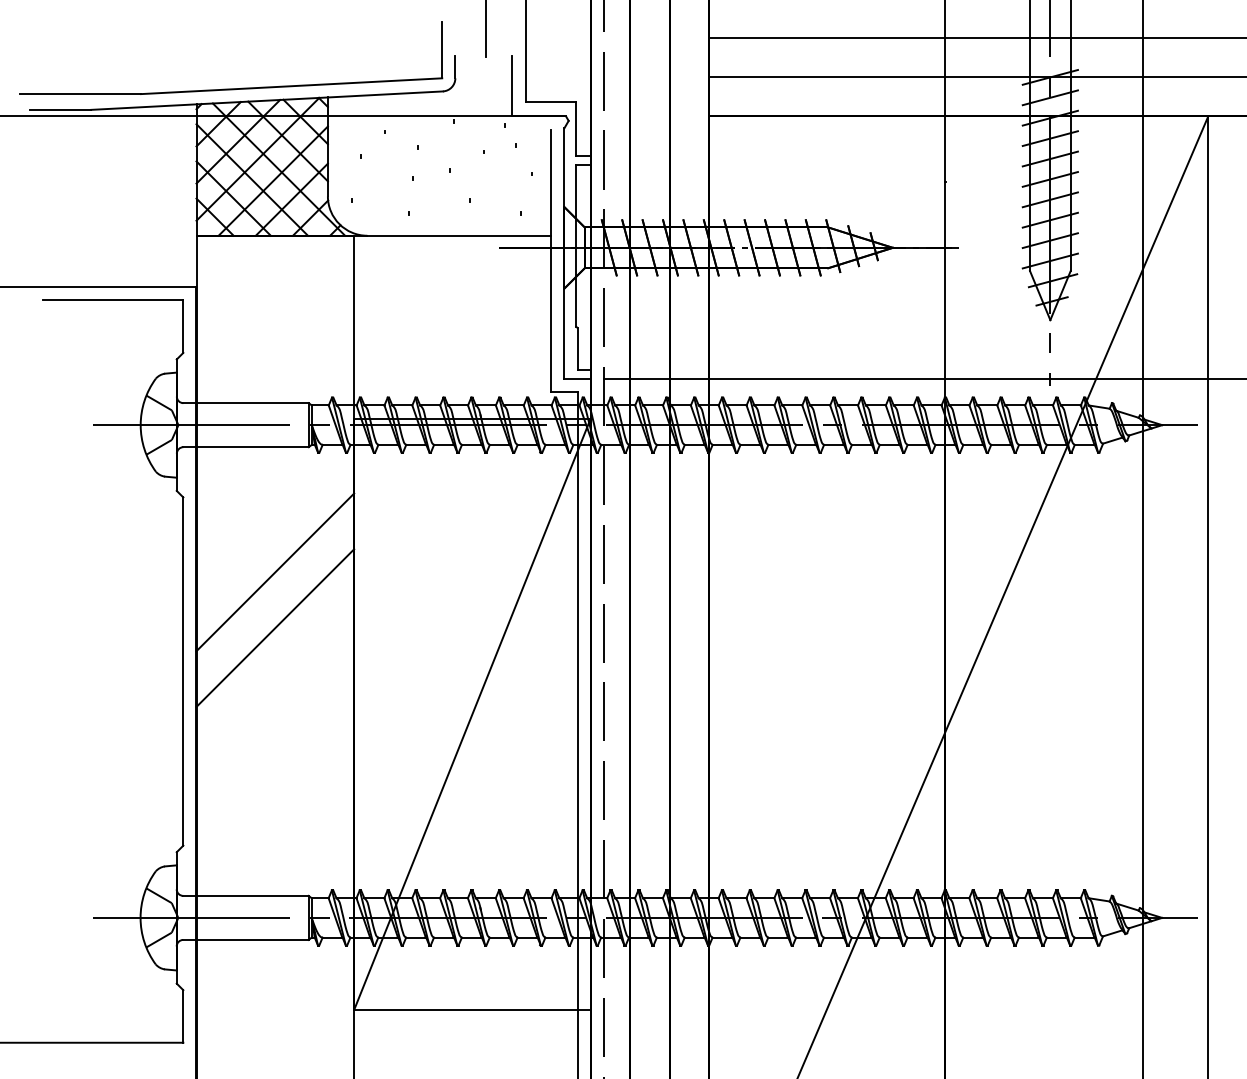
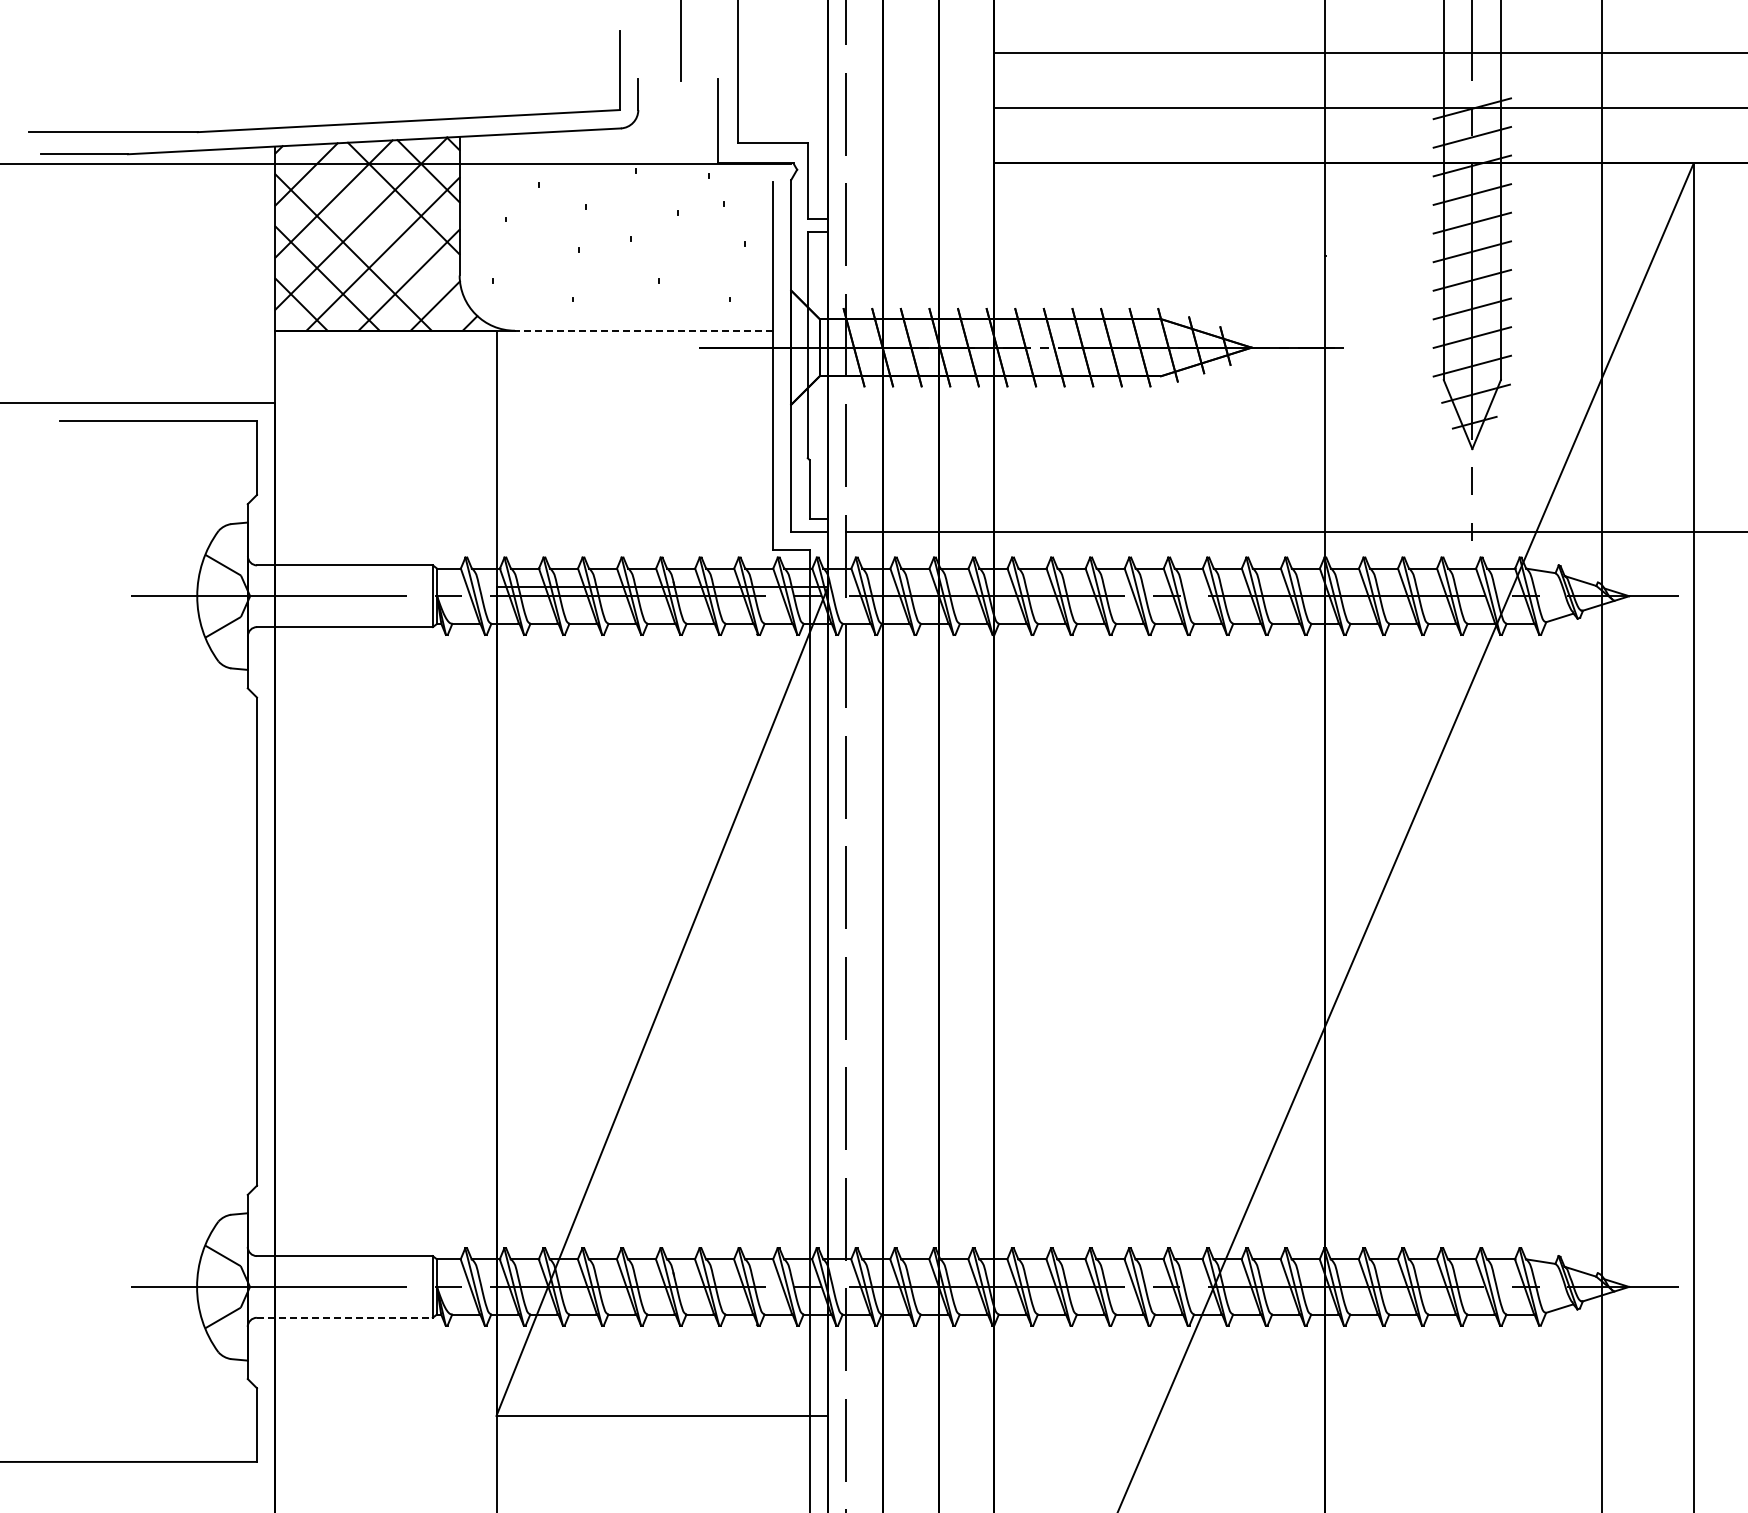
line: (278, 169) -> (390, 237), removed
line: (459, 235) -> (643, 330), solid -> dashed
line: (275, 572) -> (385, 802), removed
line: (275, 627) -> (385, 880), removed
line: (245, 939) -> (344, 1317), solid -> dashed

